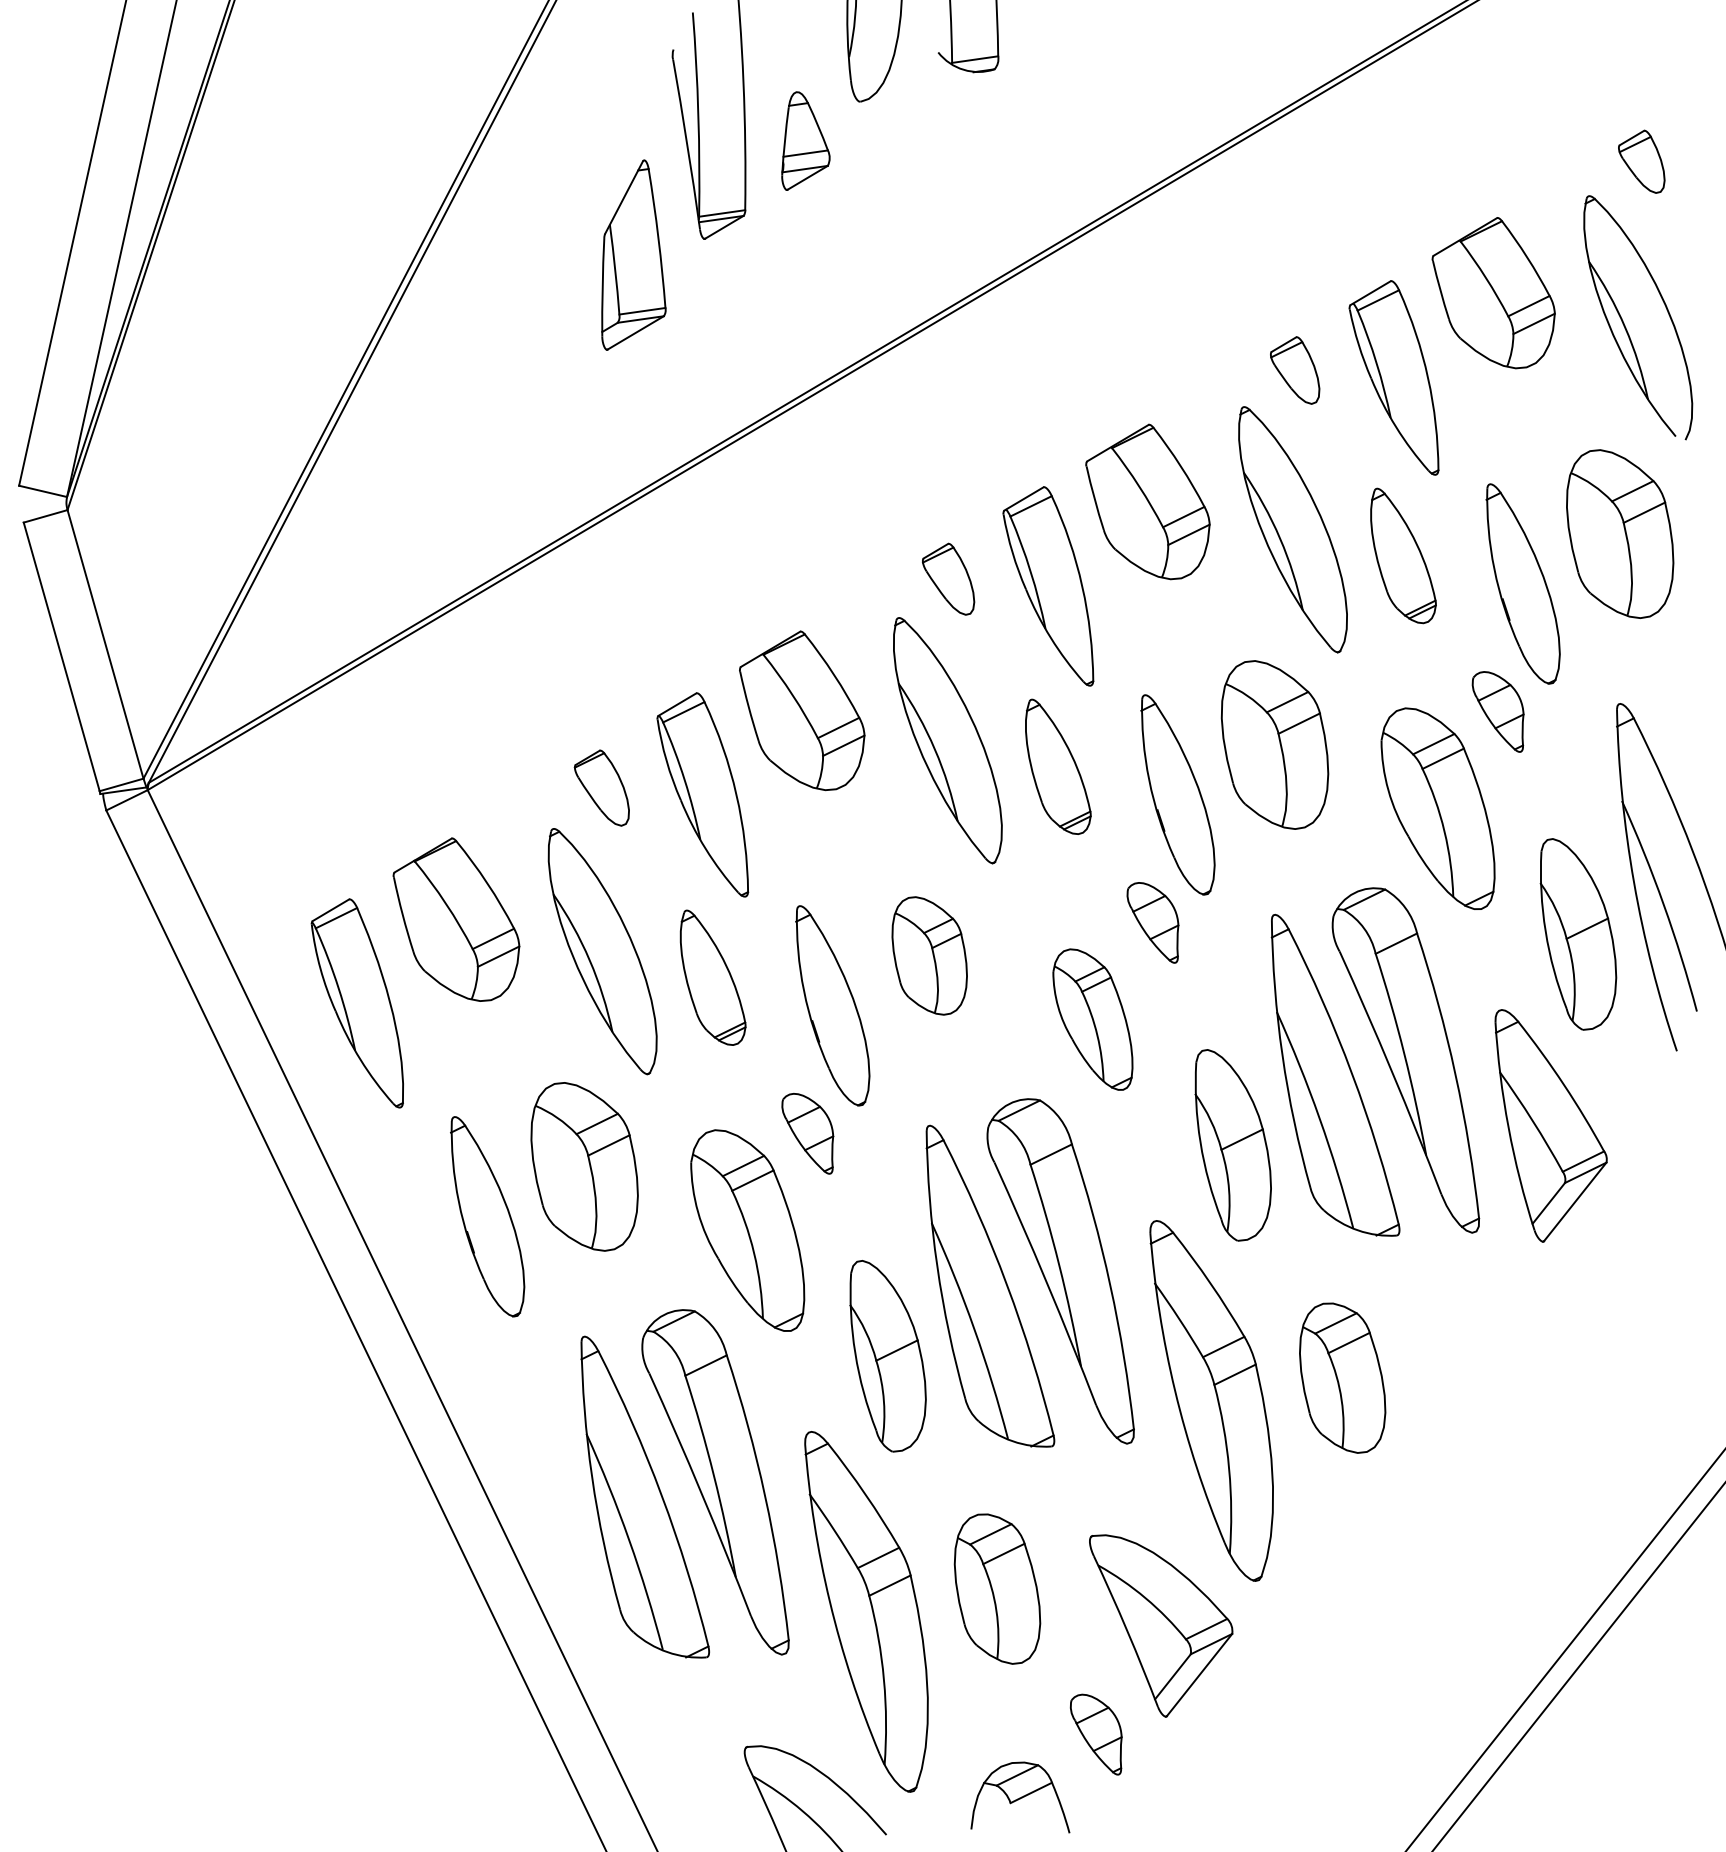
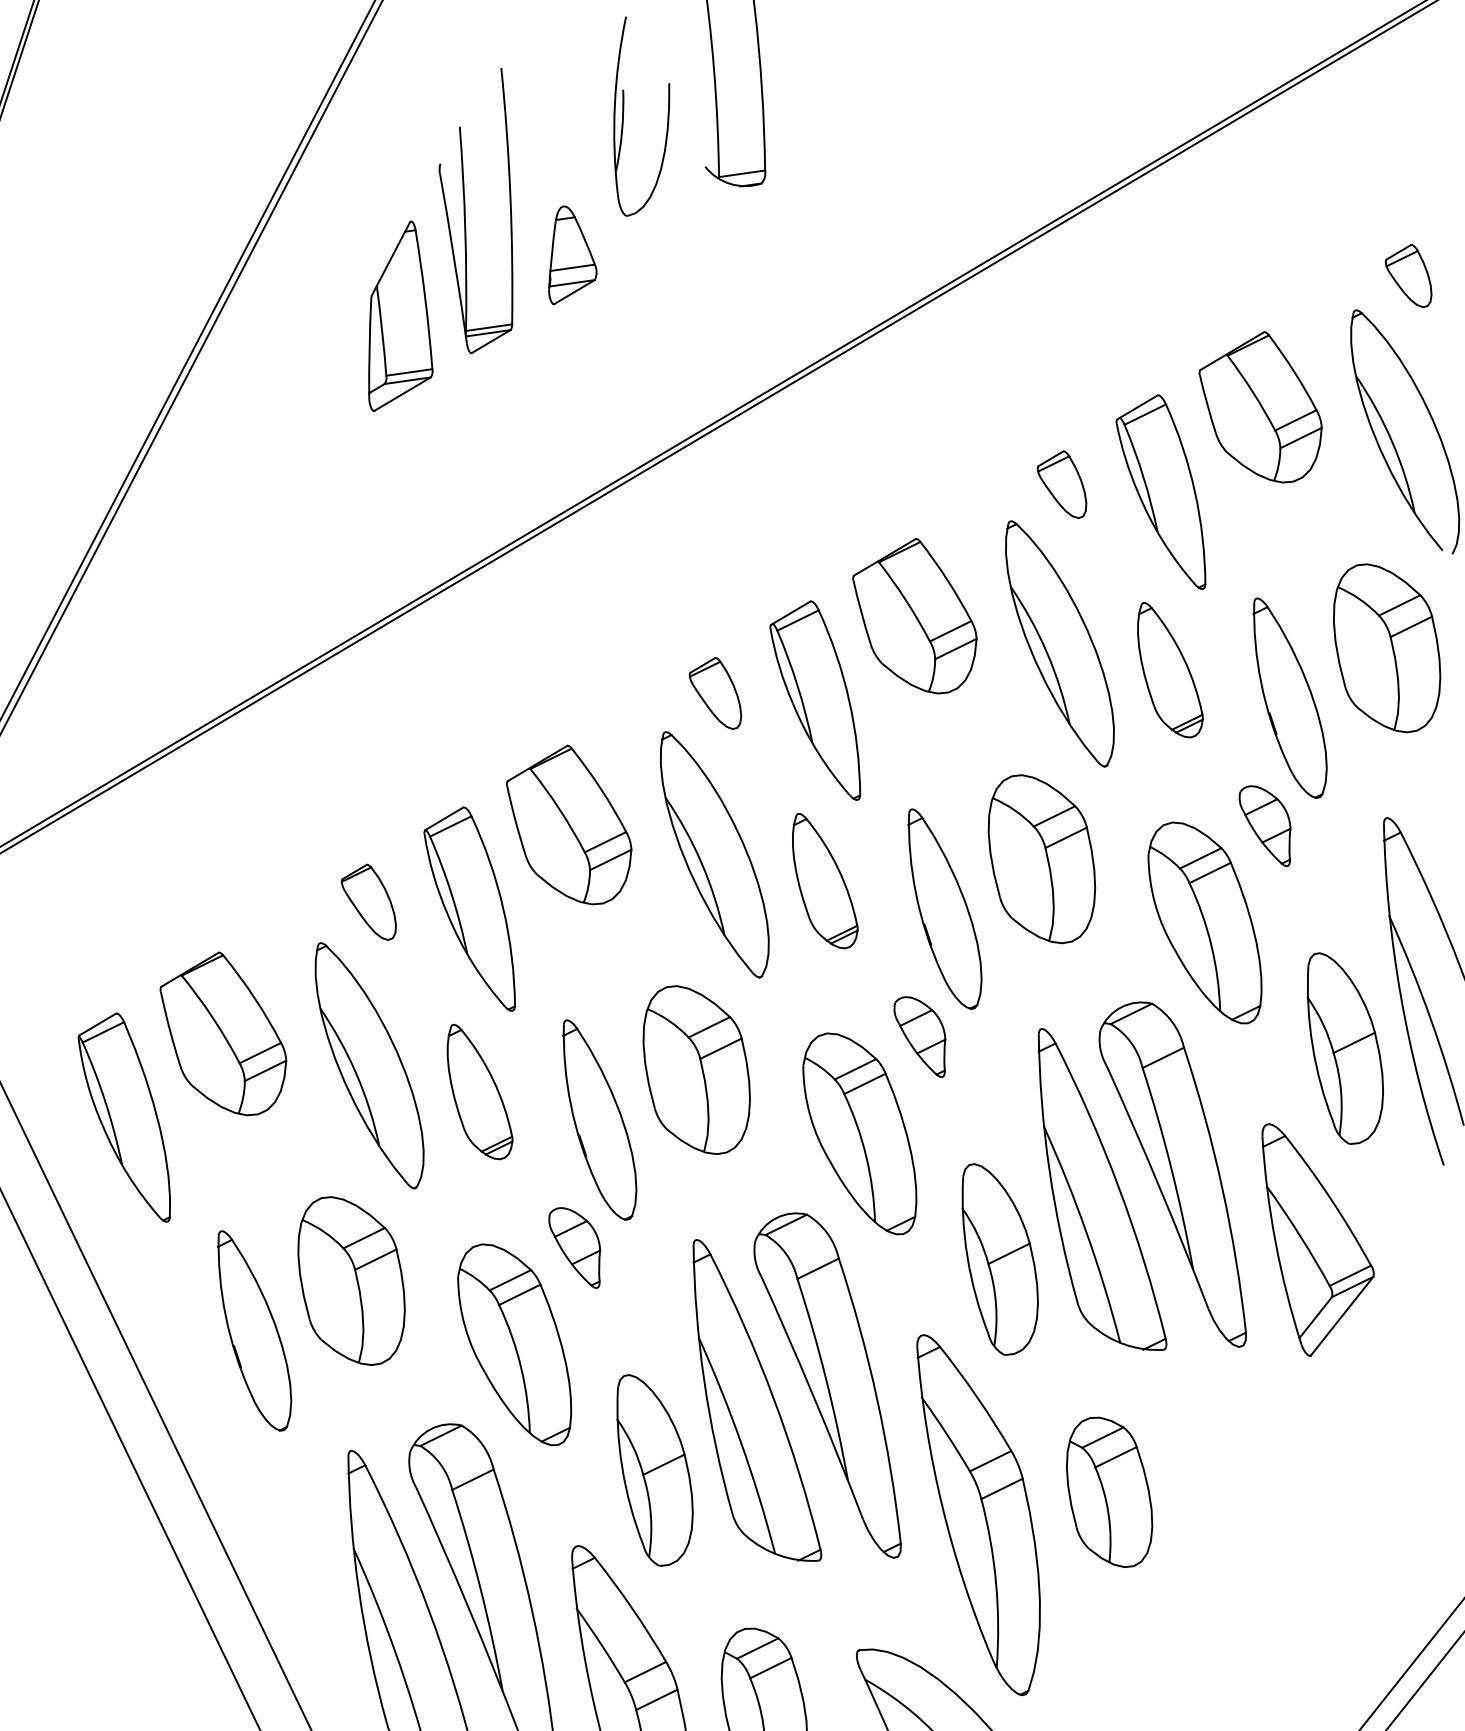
part: (633, 254) -> (400, 315), moved
part: (929, 955) -> (696, 1069), size x1.43
part: (1092, 1019) -> (859, 1133), size x1.43

